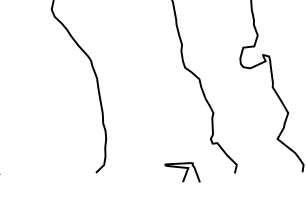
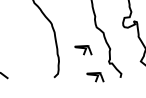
curve: (159, 115) -> (84, 50), added

